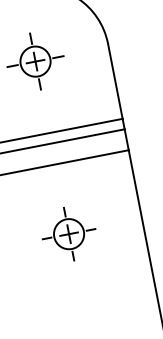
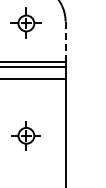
line: (115, 81) -> (65, 41), solid -> dashed
part: (67, 233) -> (25, 135), moved

